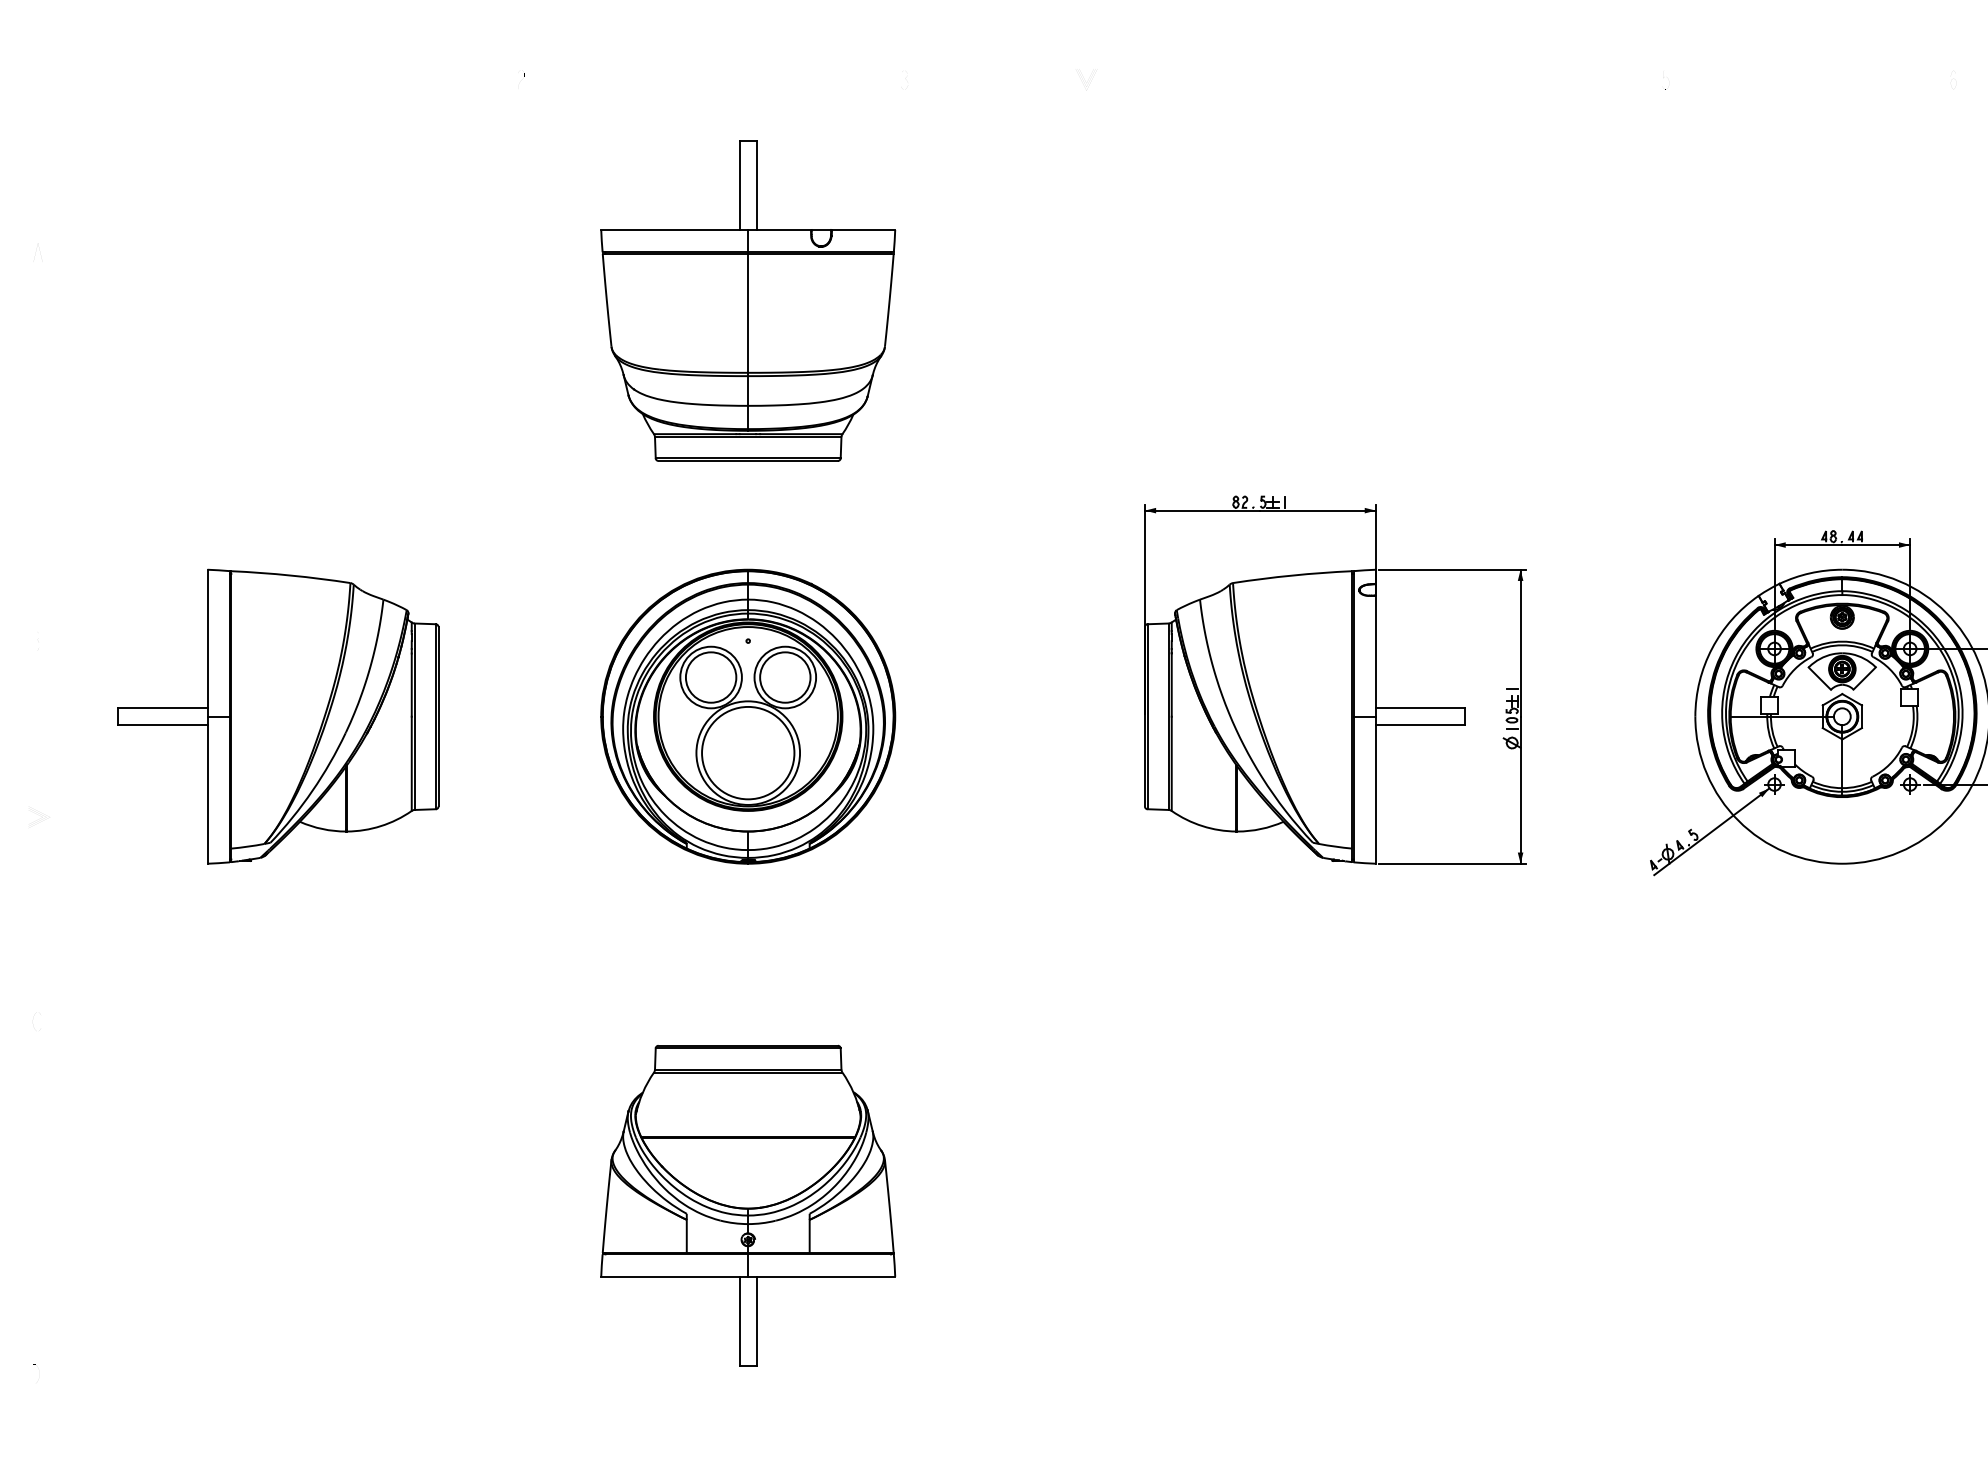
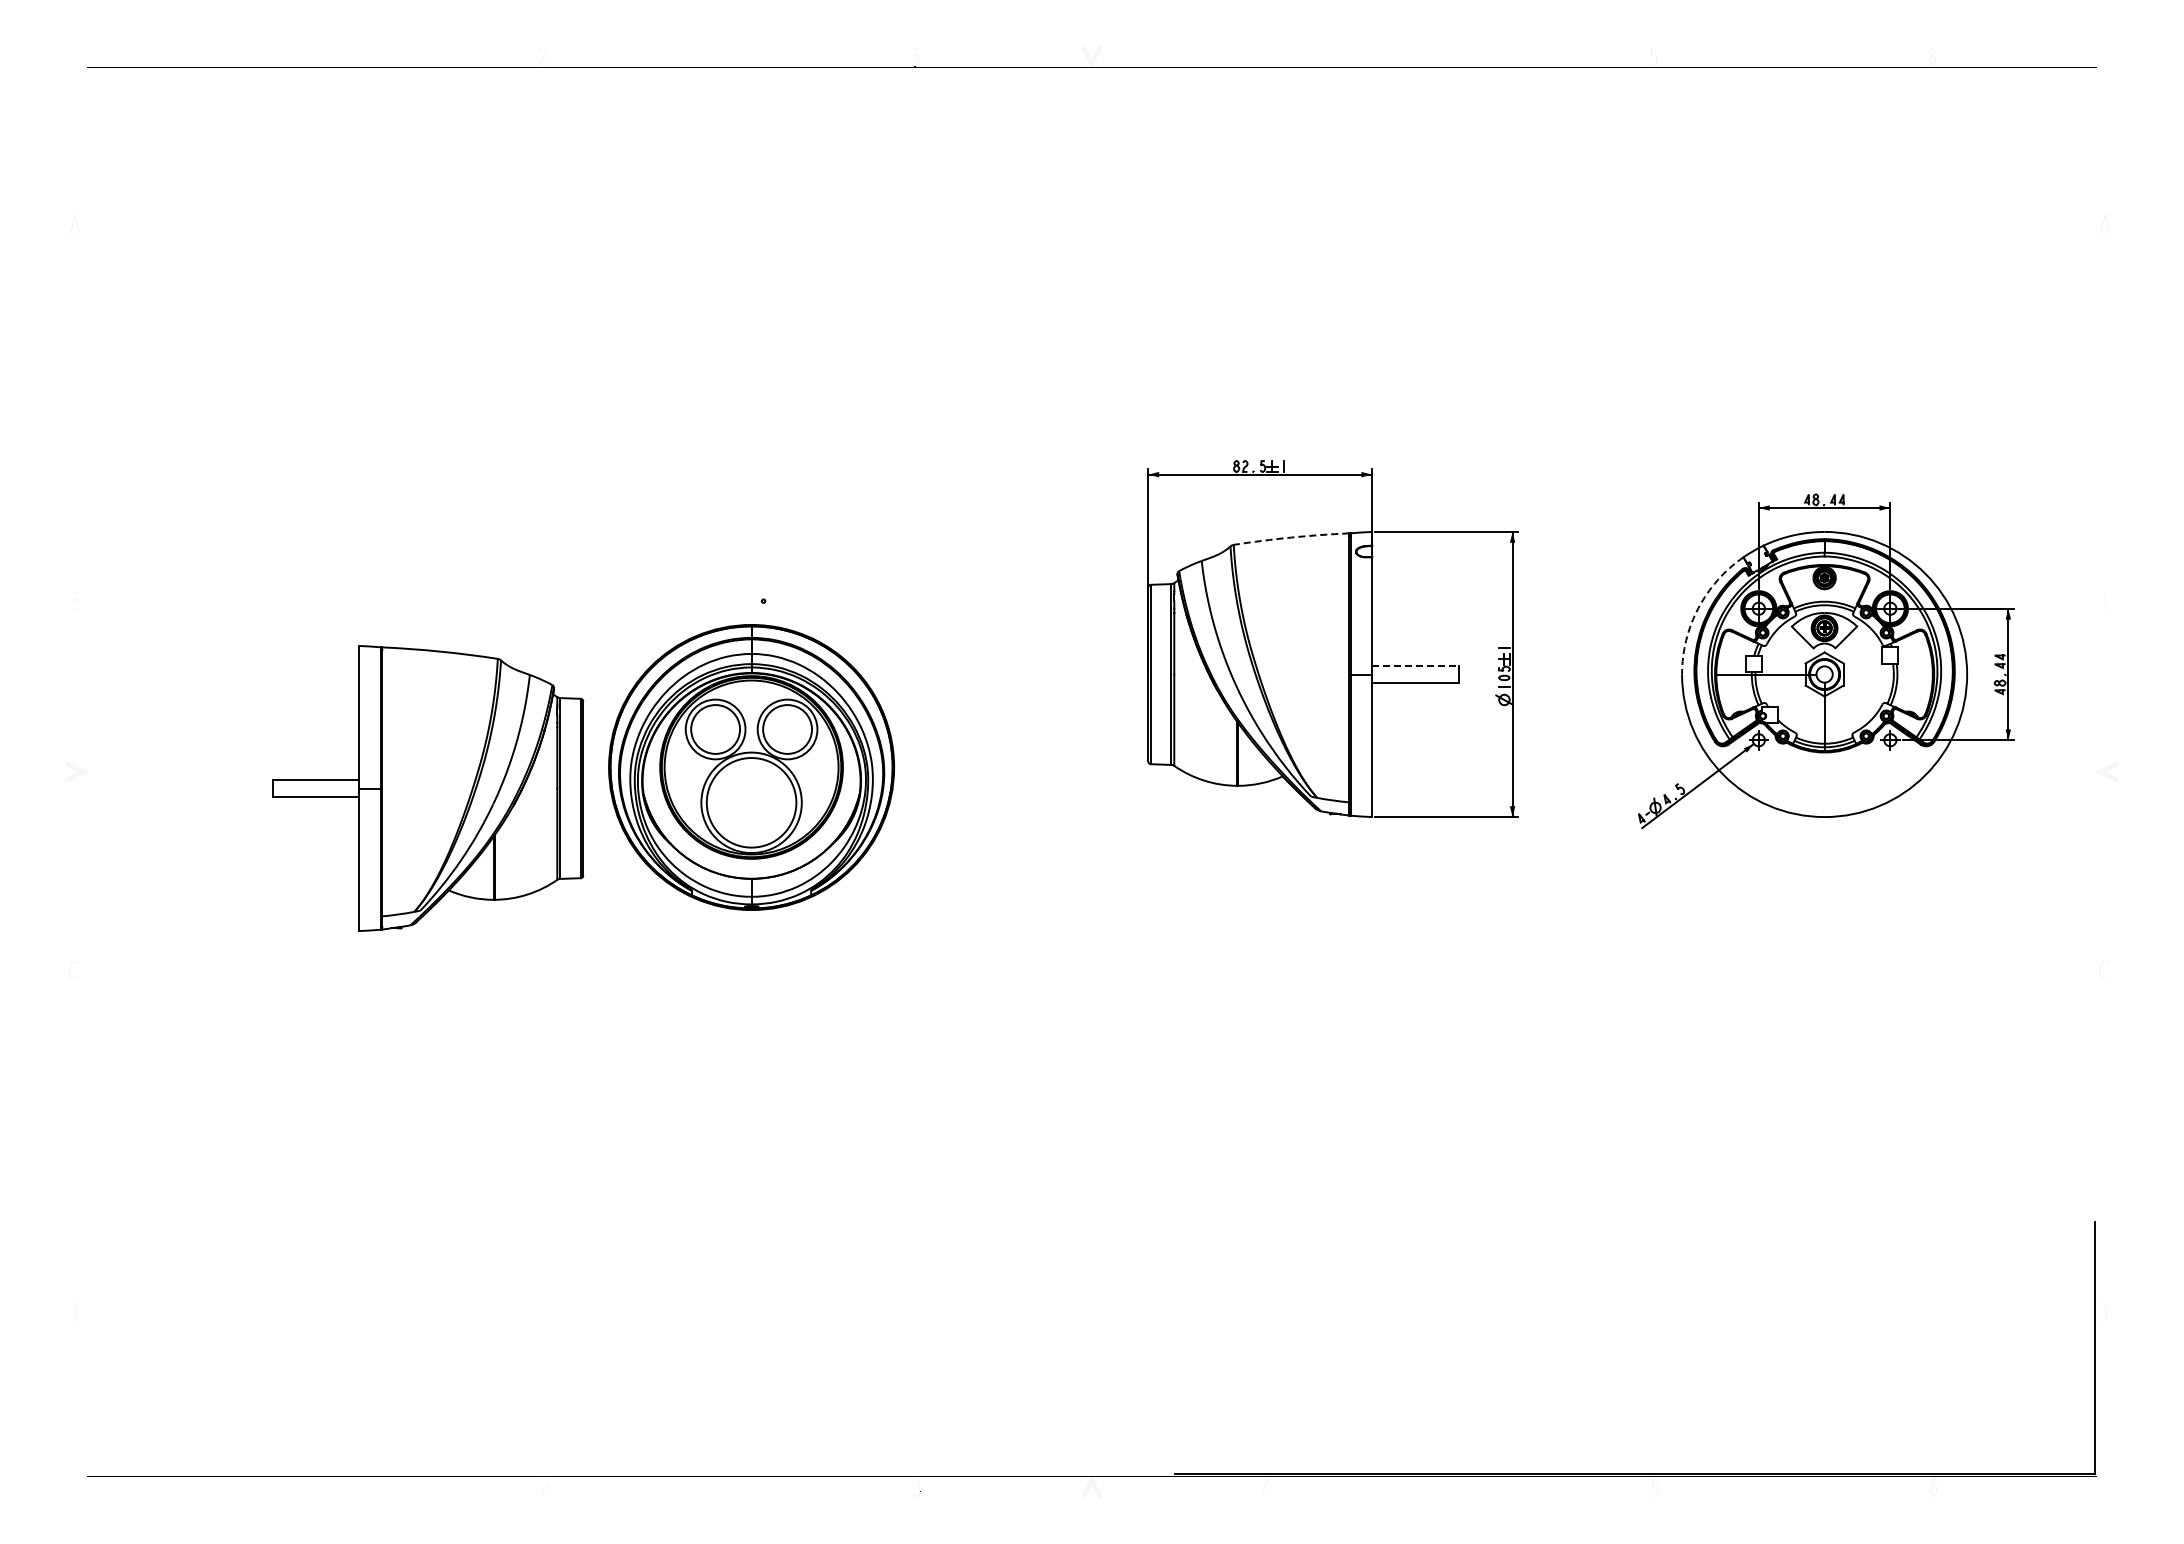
part: (748, 301) -> (763, 271), removed
arc: (1292, 575) -> (1291, 537), solid -> dashed
arc: (1712, 648) -> (1698, 608), solid -> dashed
line: (1421, 708) -> (1416, 666), solid -> dashed
part: (278, 716) -> (428, 788), moved
part: (748, 716) -> (751, 767), moved
part: (748, 1205) -> (763, 1148), removed

